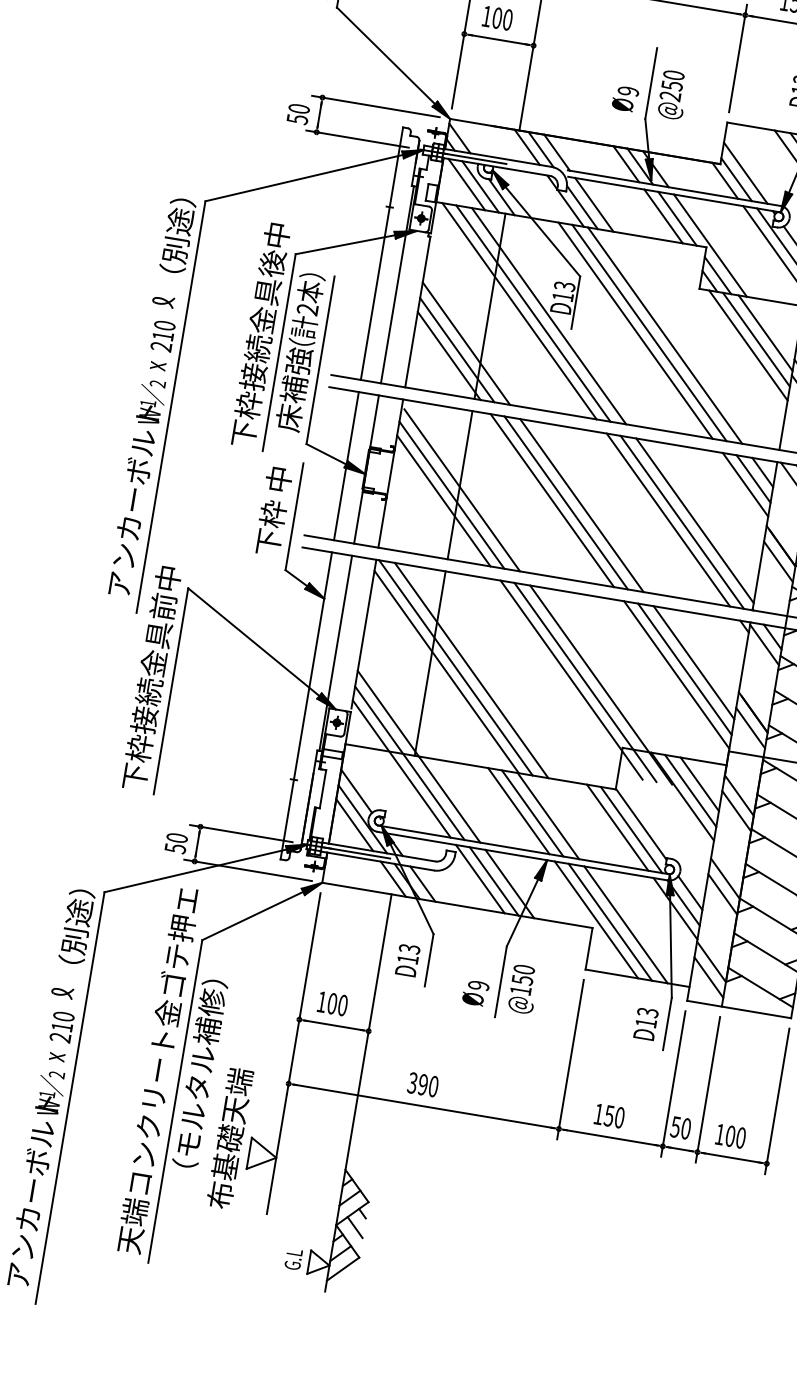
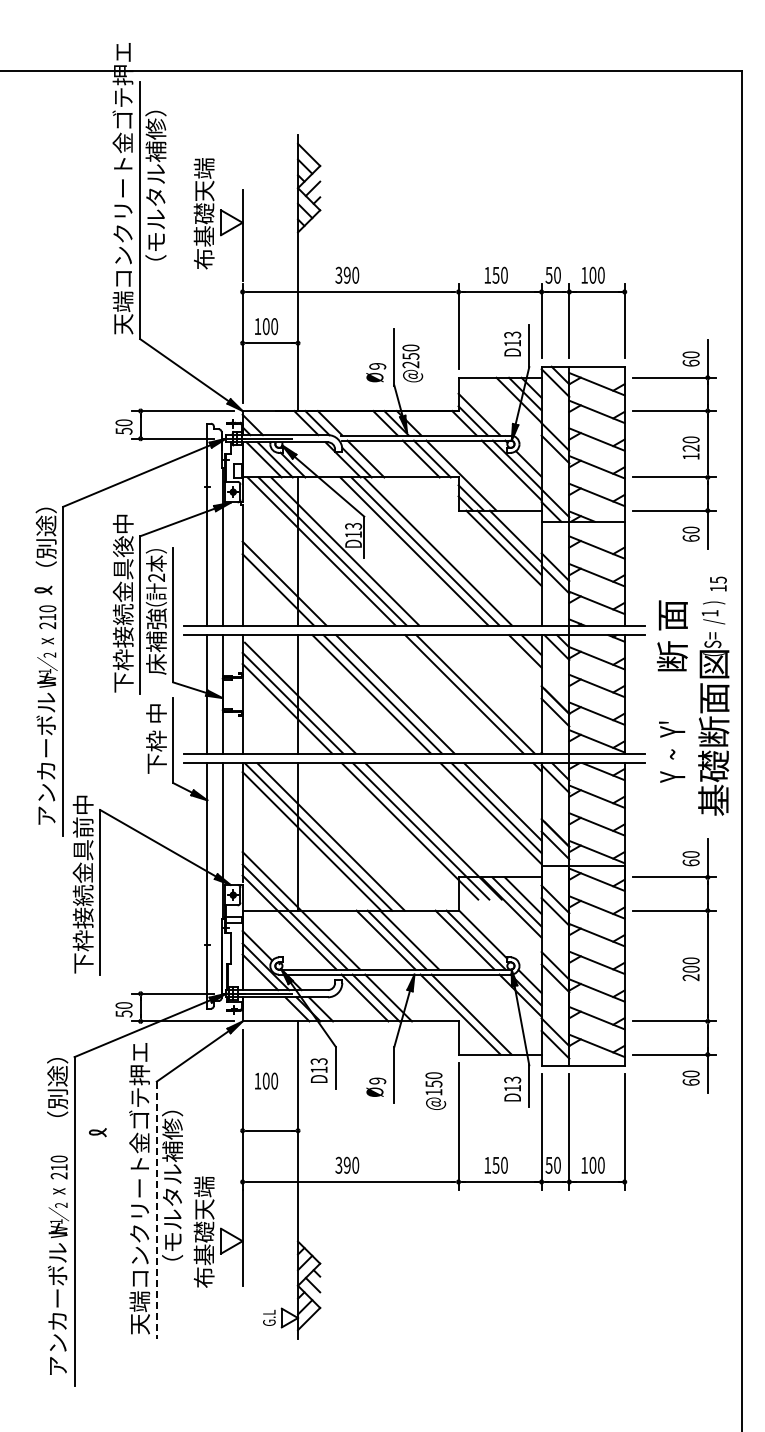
line: (448, 356) -> (272, 595), removed
line: (745, 484) -> (519, 656), removed
line: (694, 520) -> (484, 691), removed
line: (626, 924) -> (484, 1014), removed
text: (523, 988) -> (435, 1090), moved
part: (61, 992) -> (97, 1132), moved
text: (332, 1003) -> (266, 1080), moved
line: (174, 1101) -> (156, 1210), solid -> dashed

